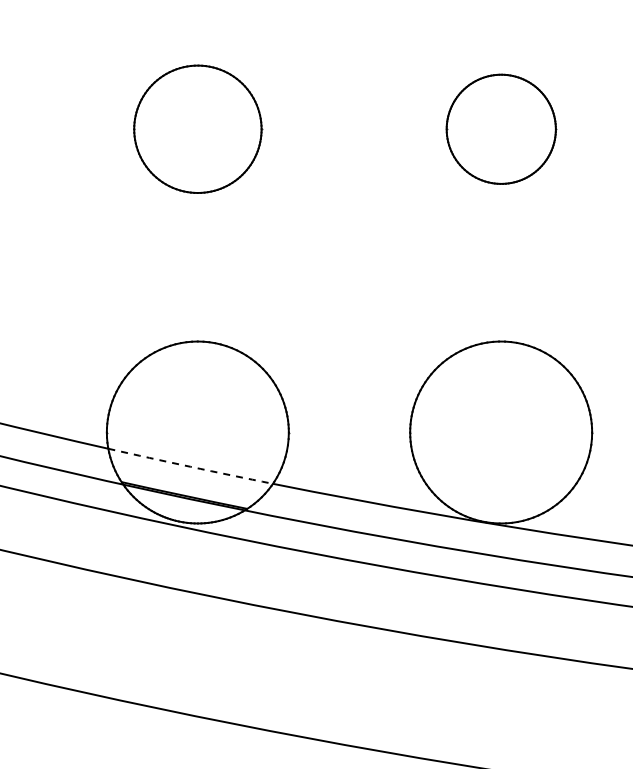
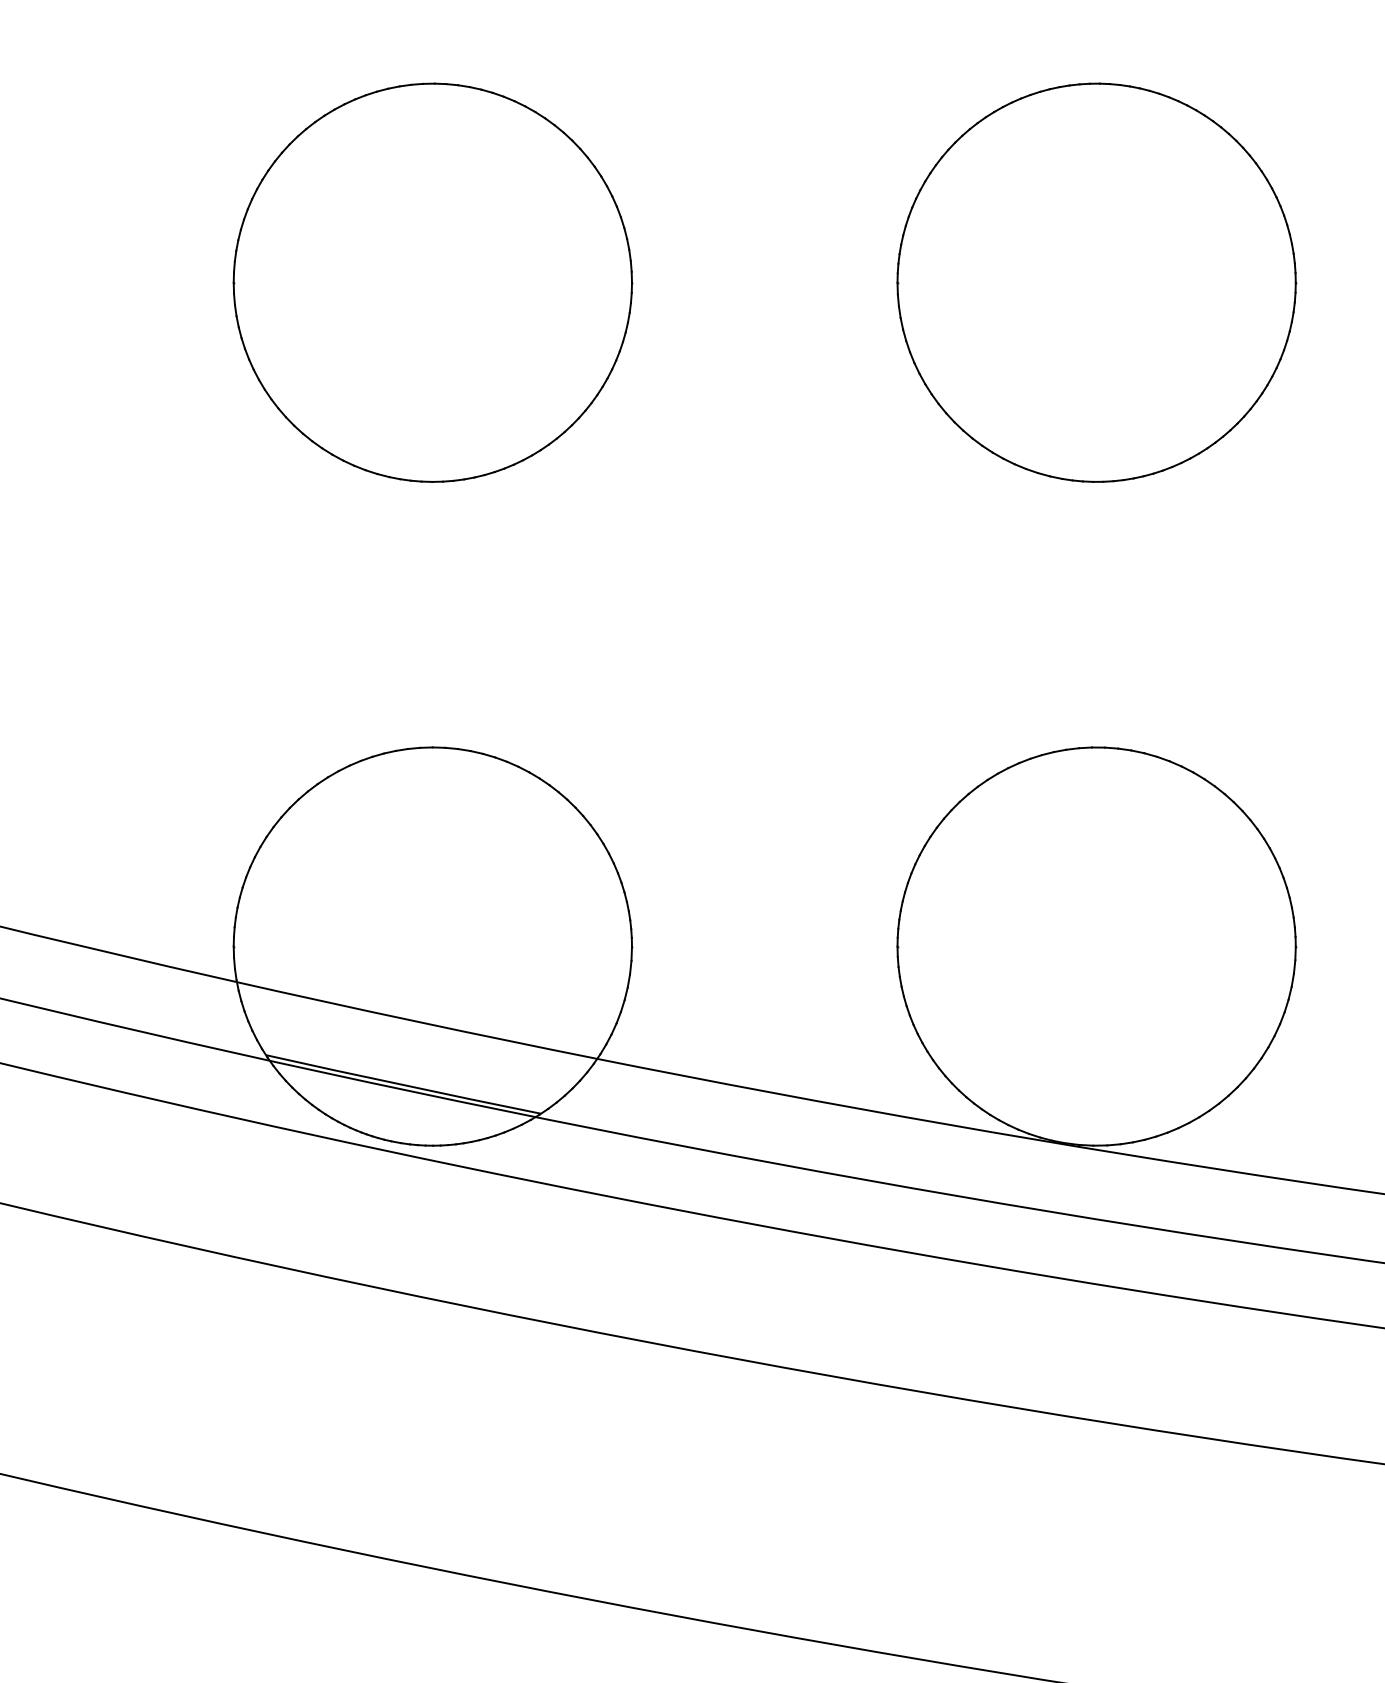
part: (197, 129) -> (432, 283), size x1.43
part: (501, 129) -> (1097, 283), size x1.67
arc: (190, 466) -> (416, 1020), dashed -> solid

